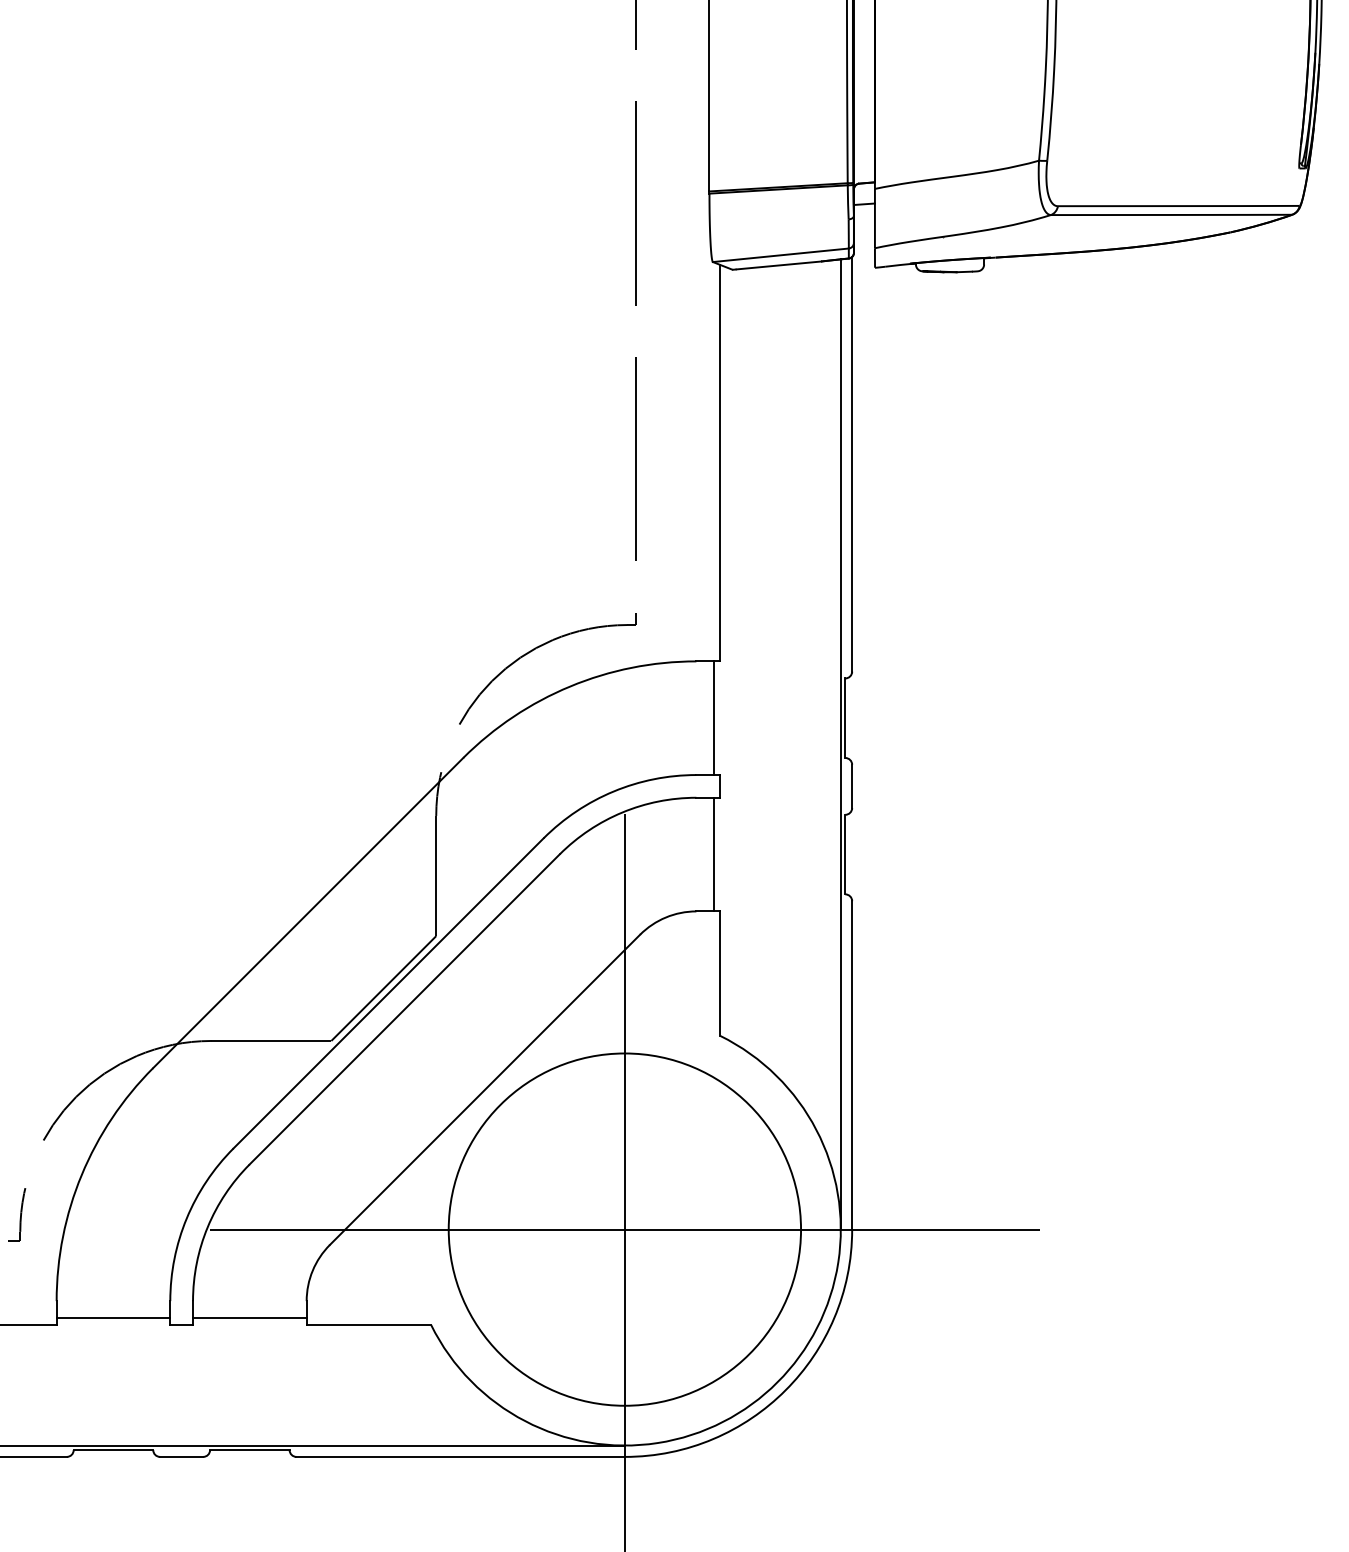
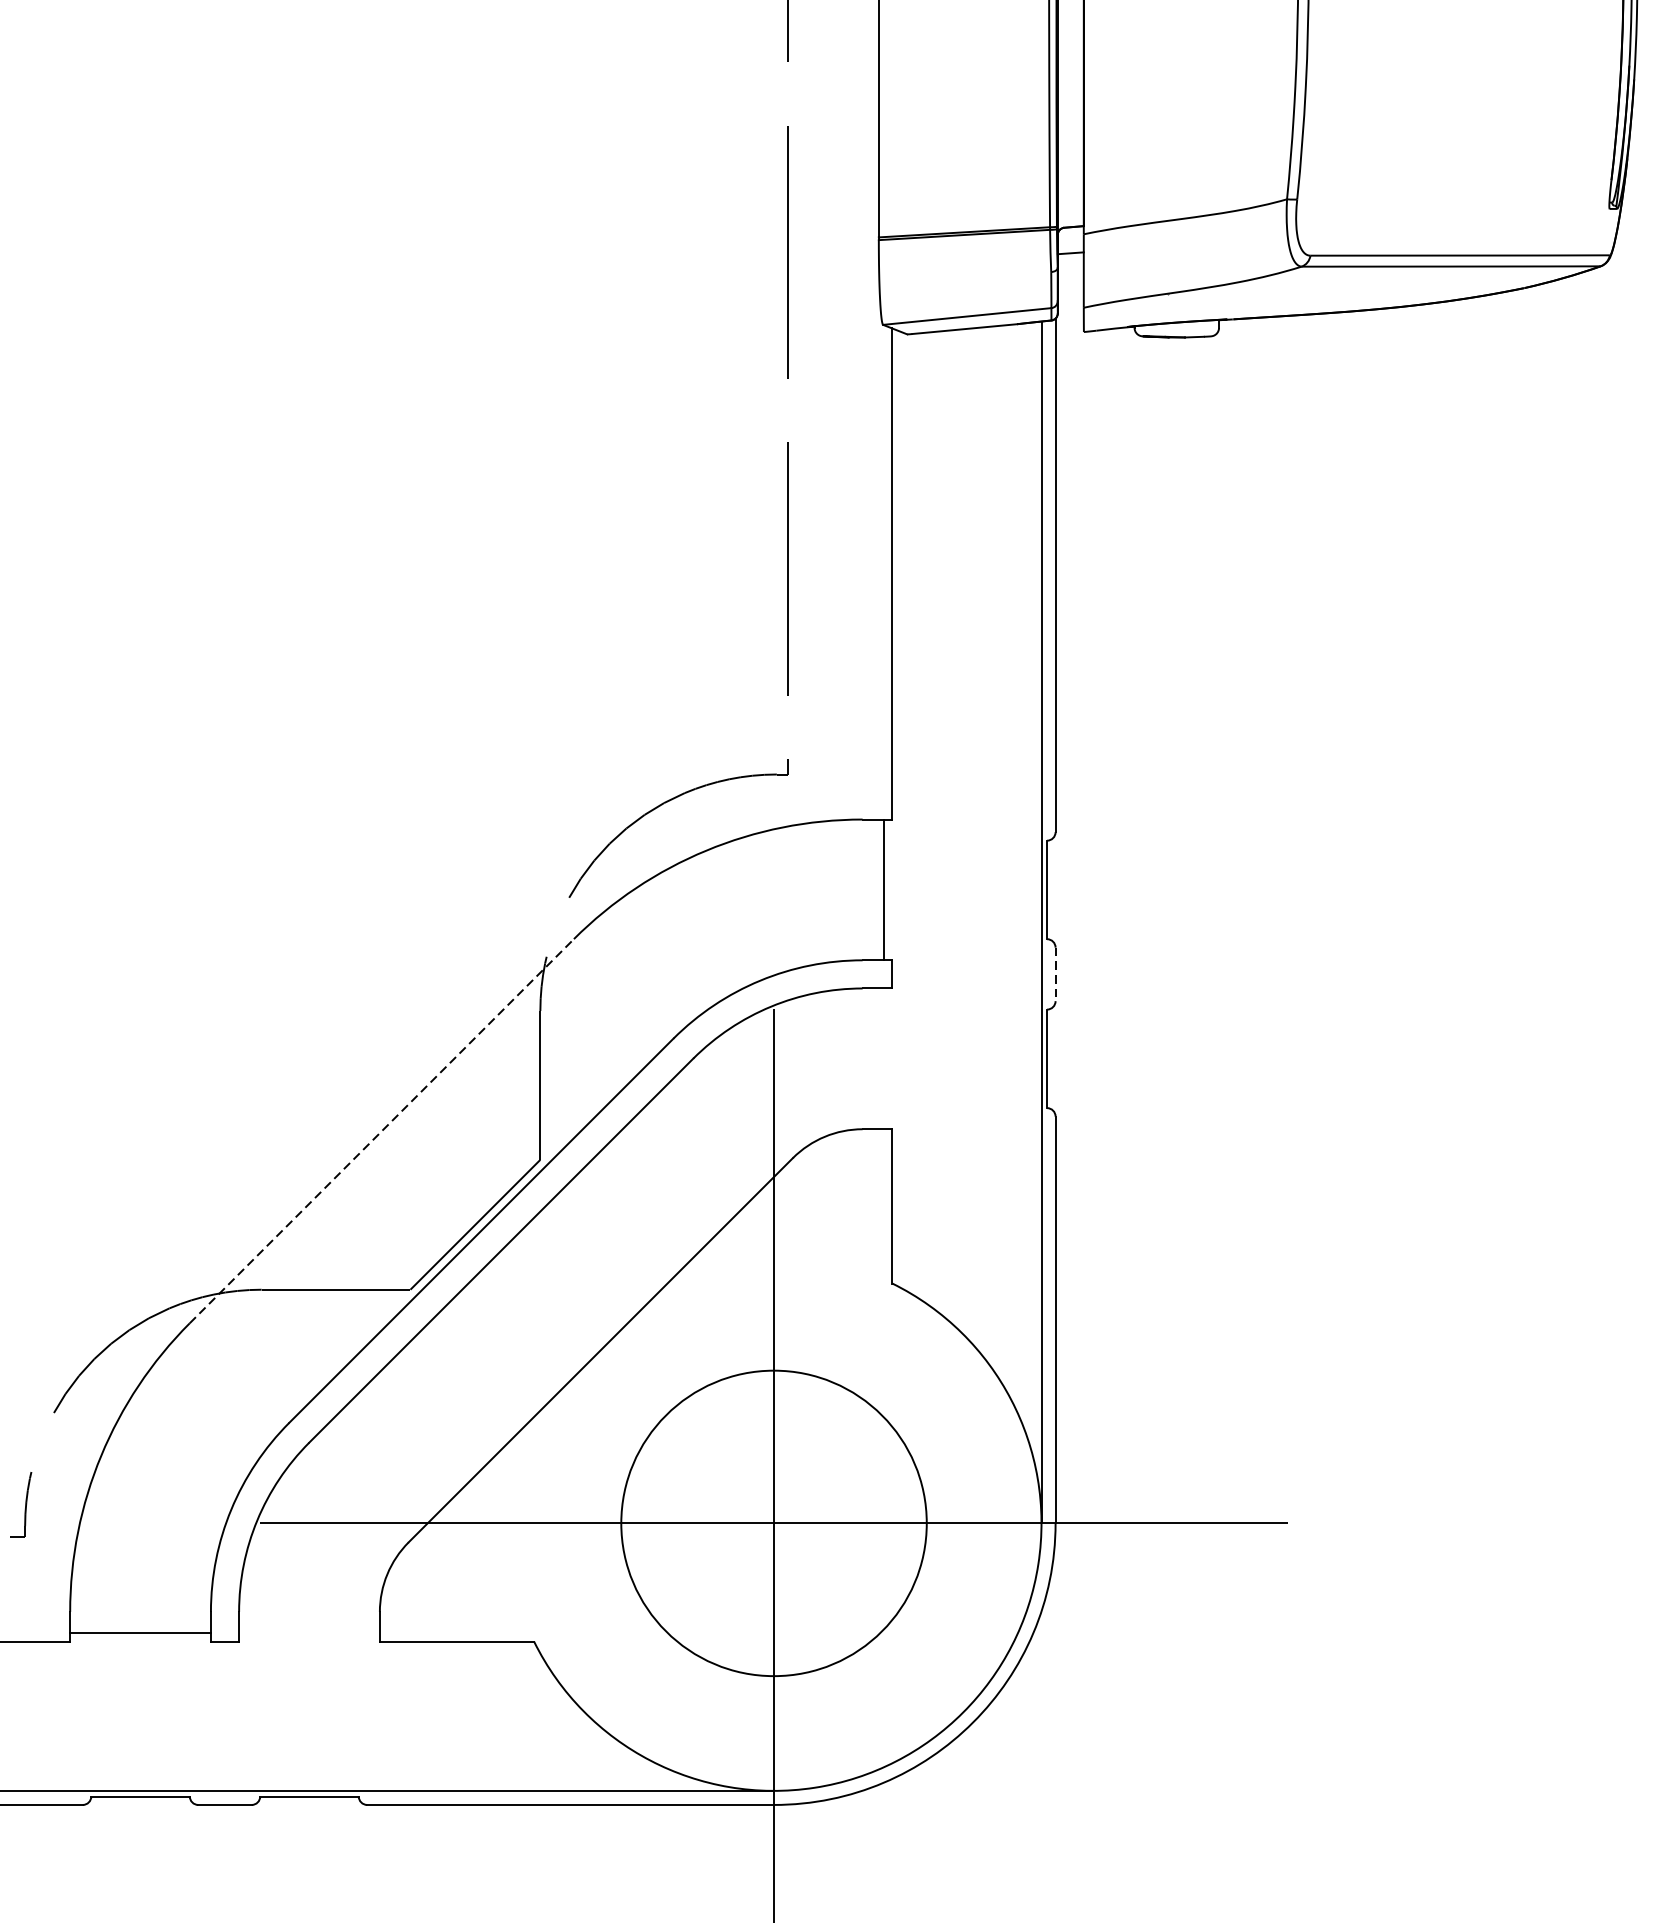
line: (852, 786) -> (1055, 974), solid -> dashed
line: (713, 854) -> (883, 1058), removed
line: (308, 912) -> (382, 1130), solid -> dashed
circle: (624, 1229) -> (773, 1523), size x0.7
line: (249, 1318) -> (309, 1633), removed

